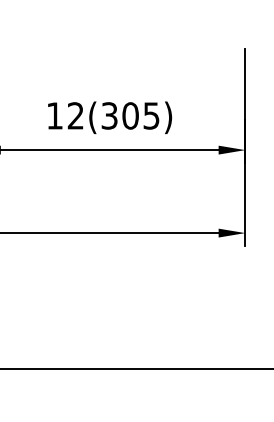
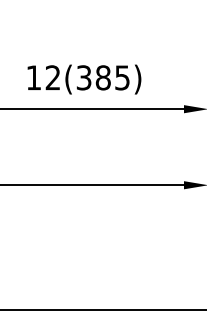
text: (130, 115) -> (103, 77), 12(305) -> 12(385)

